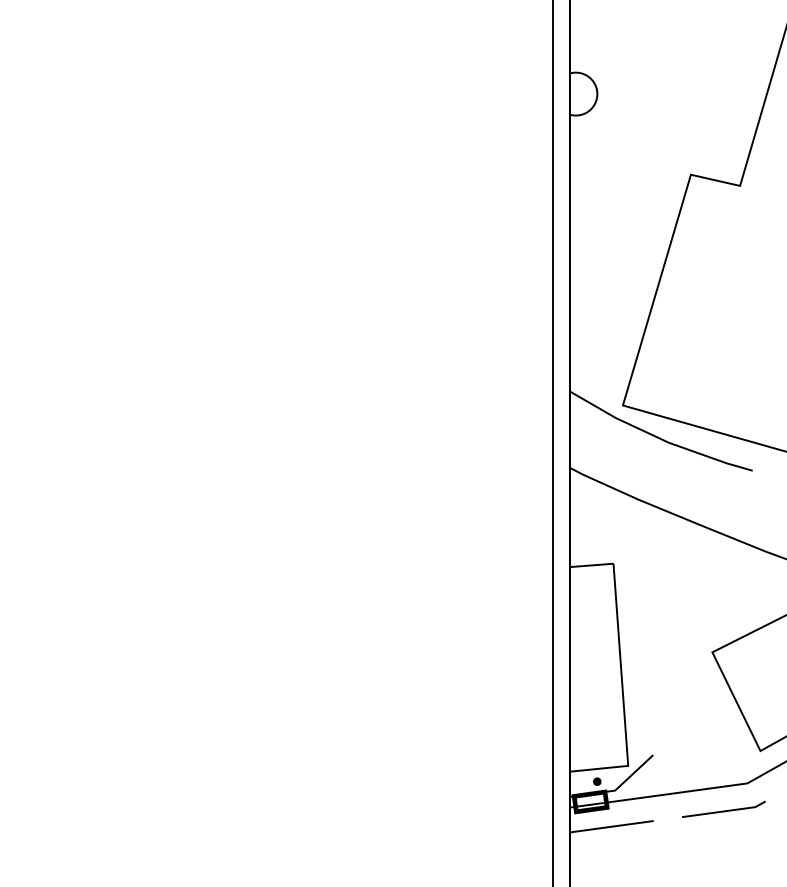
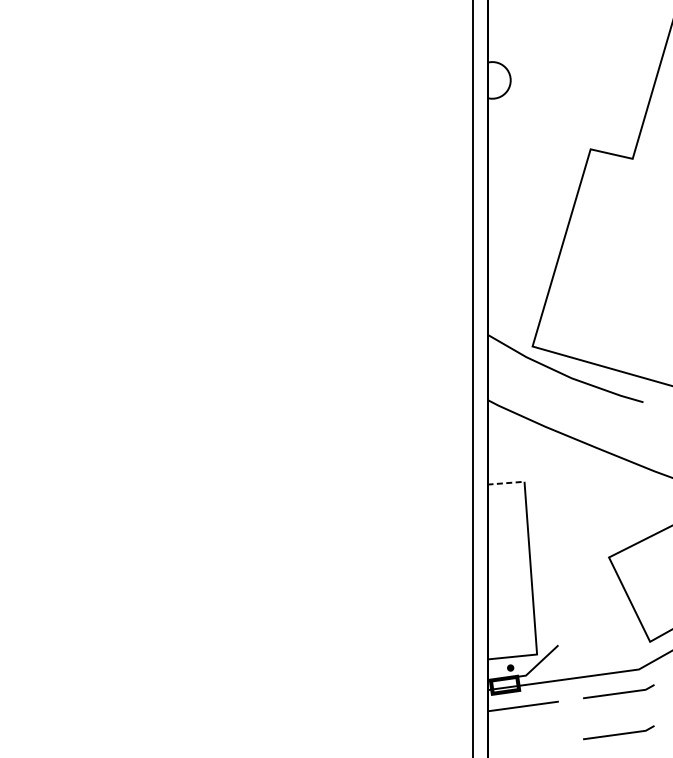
line: (591, 565) -> (505, 483), solid -> dashed
line: (723, 858) -> (618, 733), added

